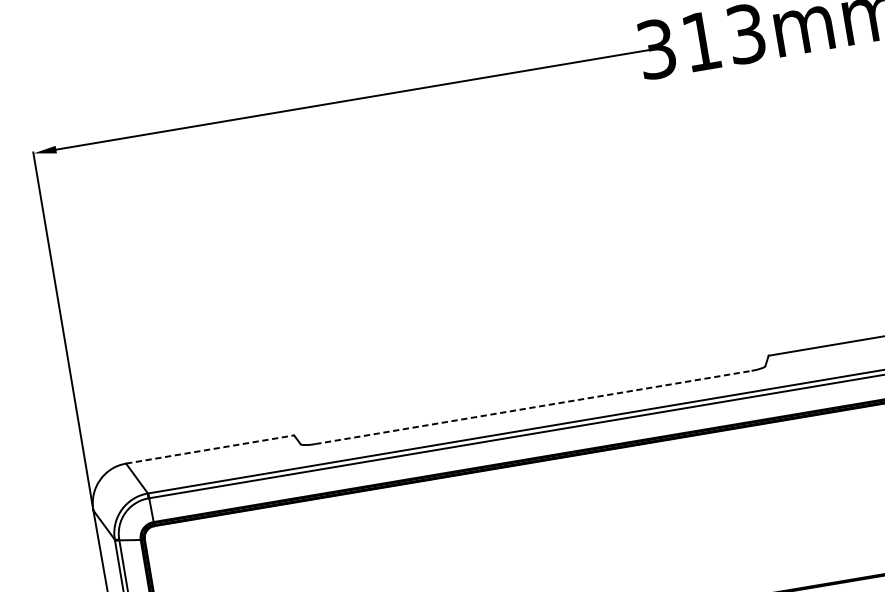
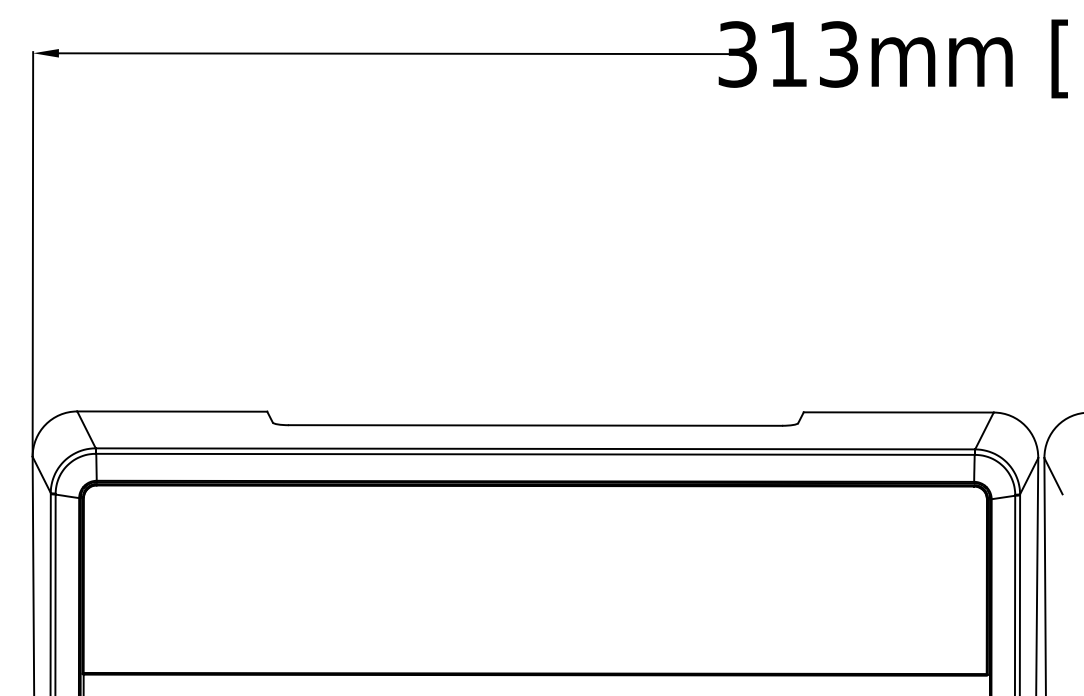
line: (533, 407) -> (535, 425), dashed -> solid
line: (210, 449) -> (172, 411), dashed -> solid

